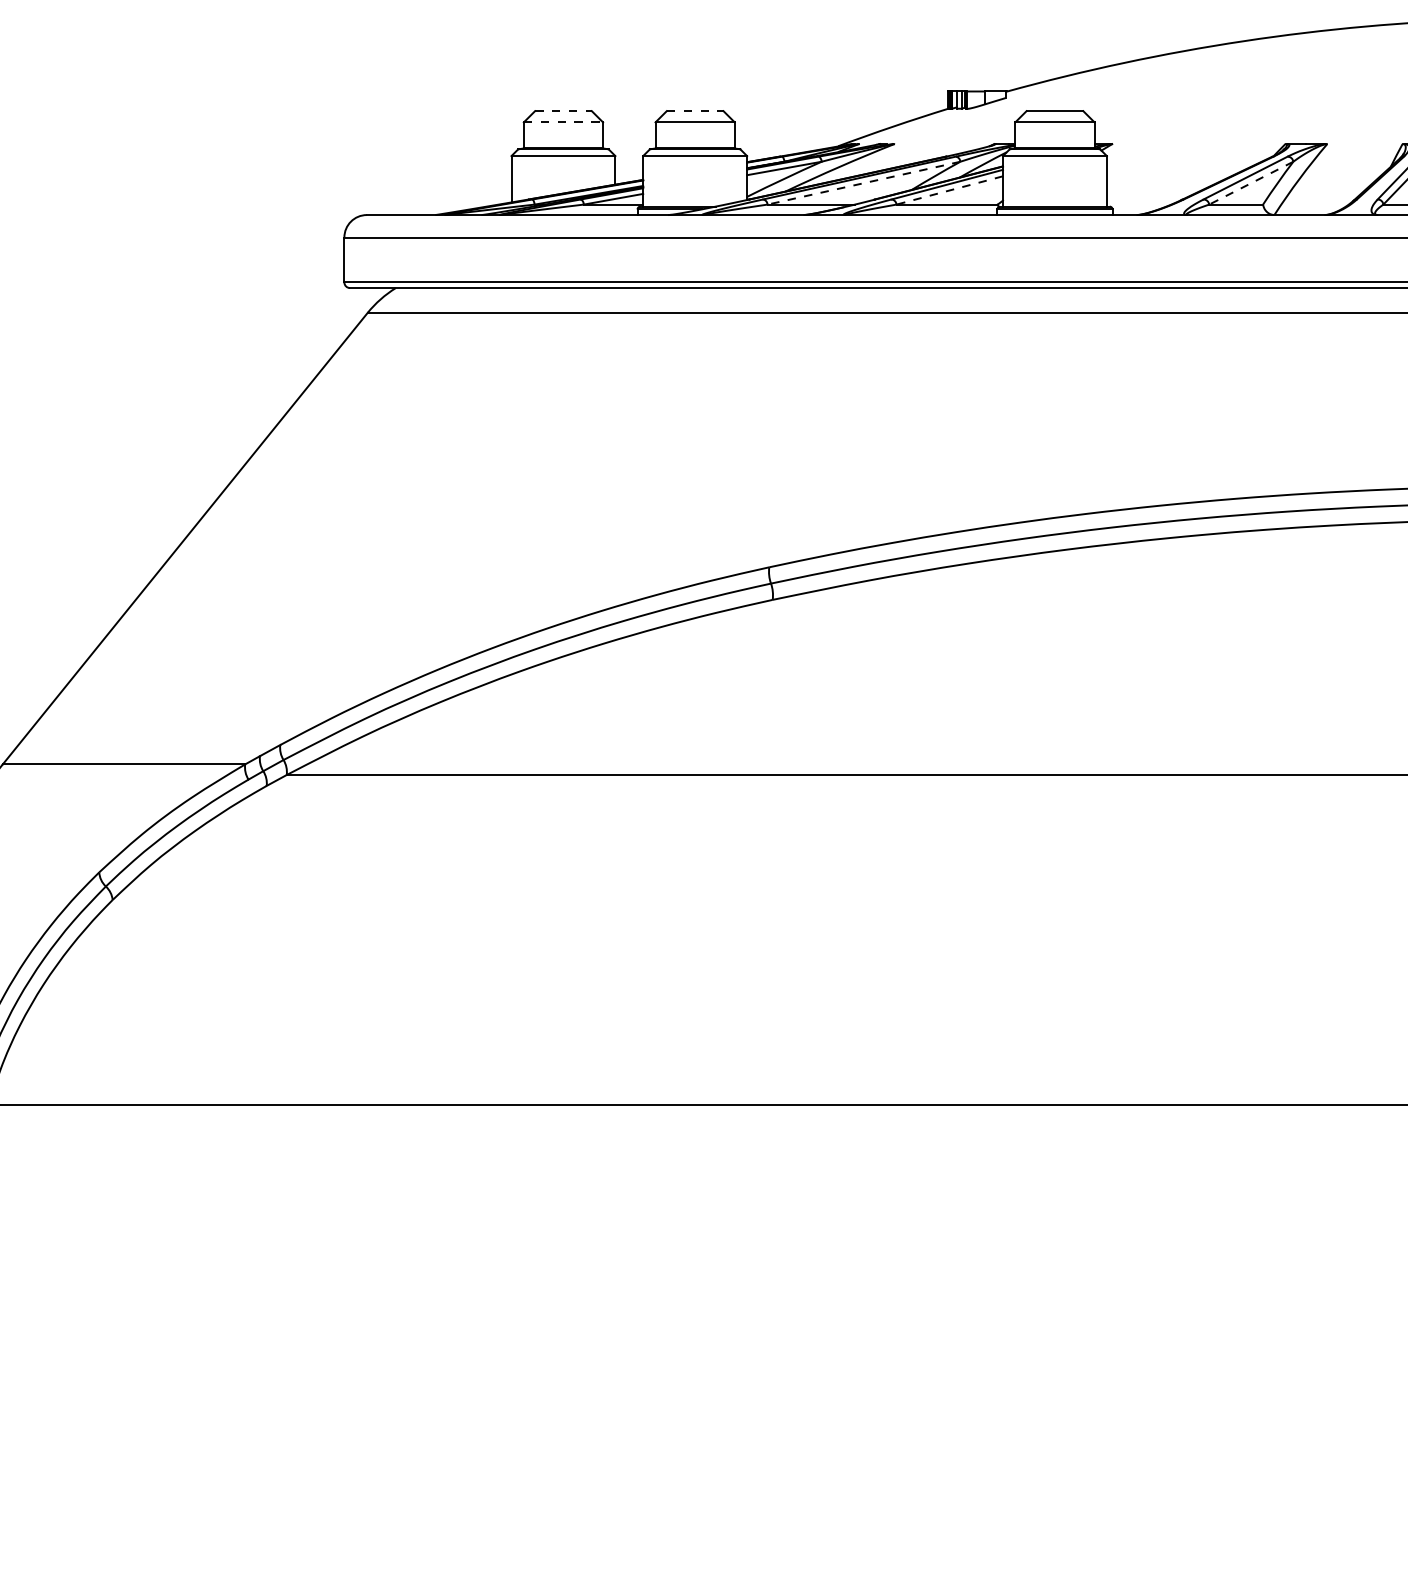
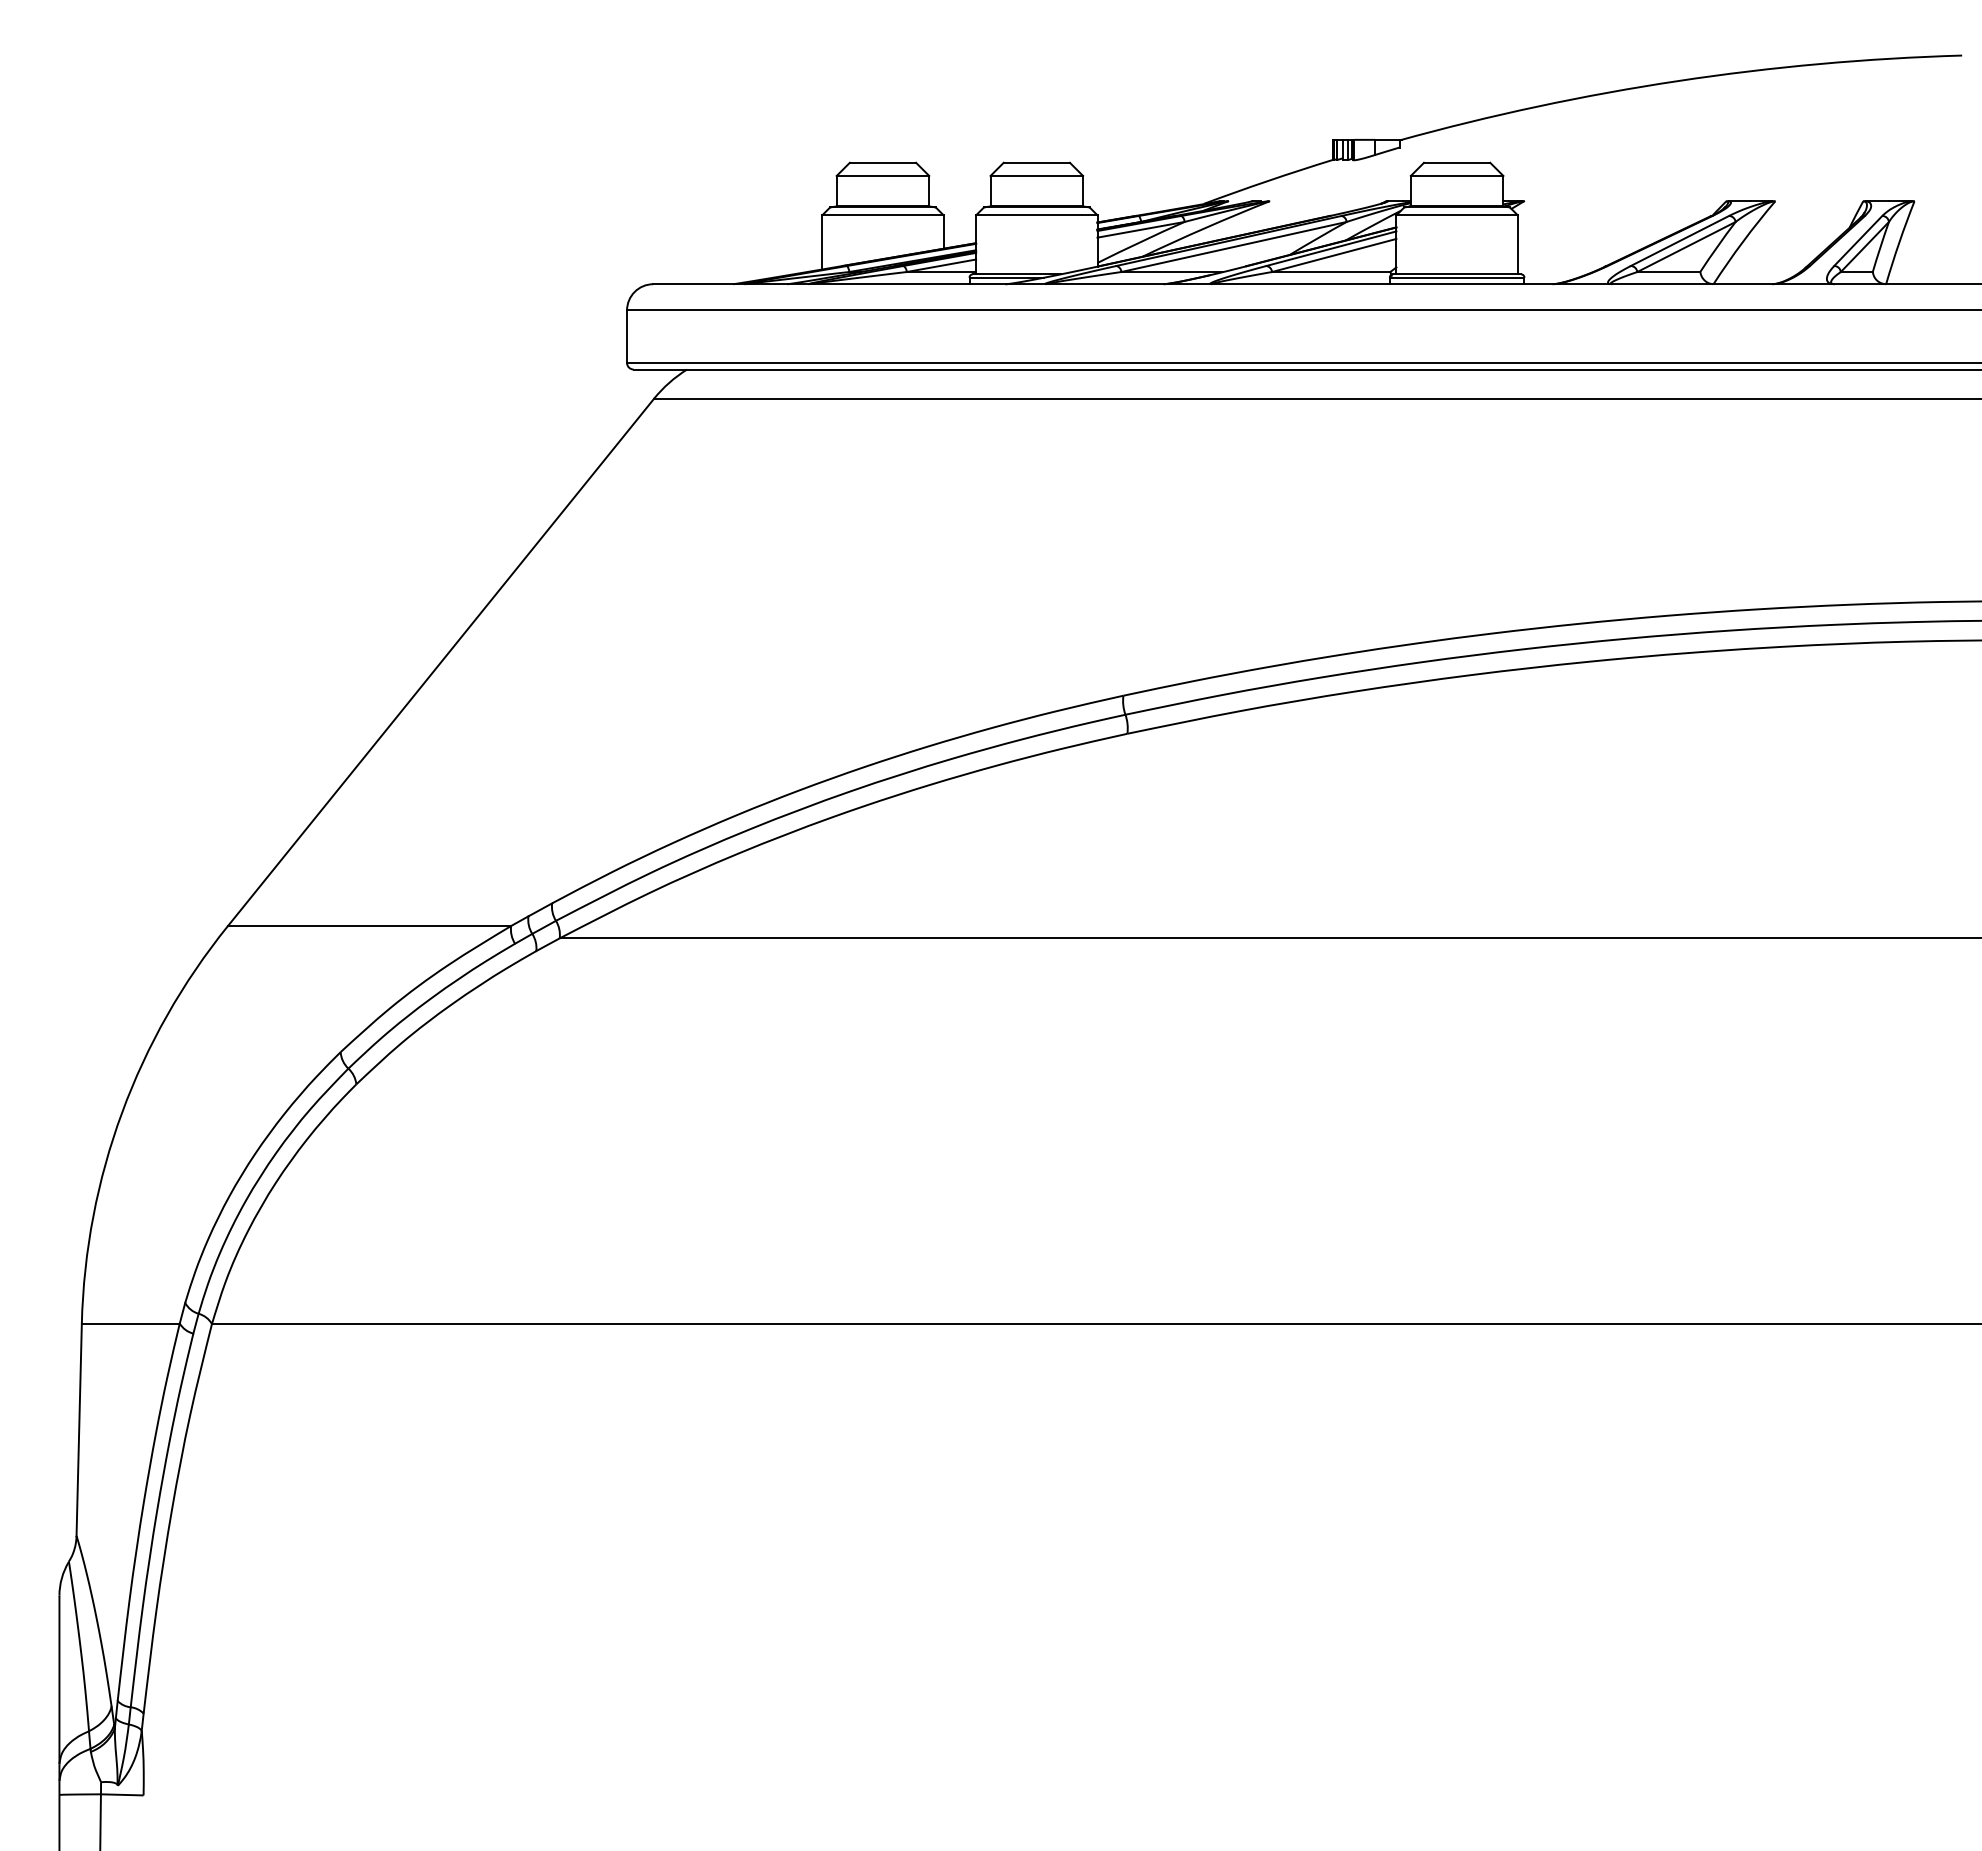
line: (563, 110) -> (883, 162), dashed -> solid
line: (695, 110) -> (1037, 162), dashed -> solid
line: (563, 121) -> (883, 175), dashed -> solid
line: (863, 183) -> (1233, 247), dashed -> solid
line: (1251, 183) -> (1686, 247), dashed -> solid
line: (949, 190) -> (1333, 255), dashed -> solid

